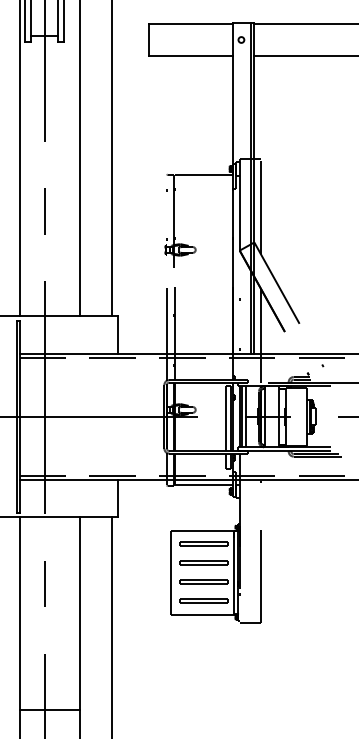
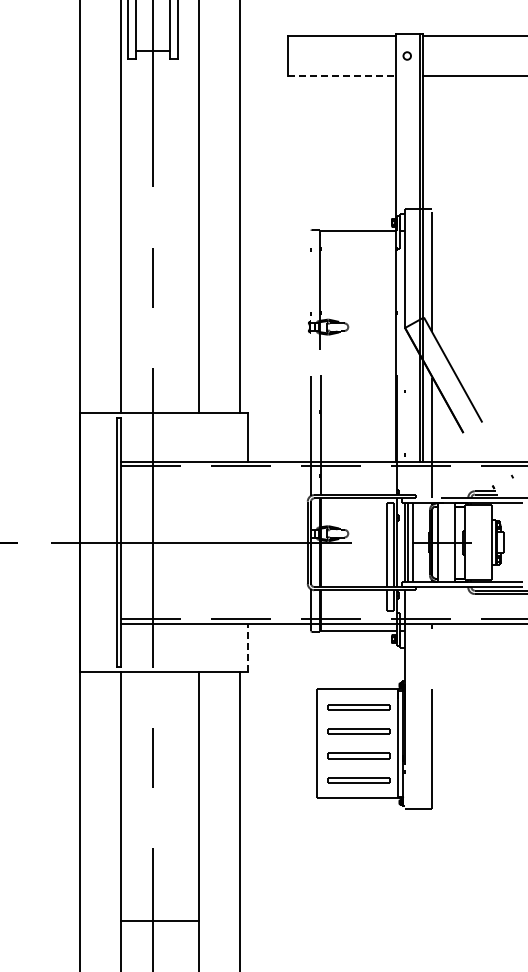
line: (191, 55) -> (342, 76), solid -> dashed
line: (117, 498) -> (247, 647), solid -> dashed

